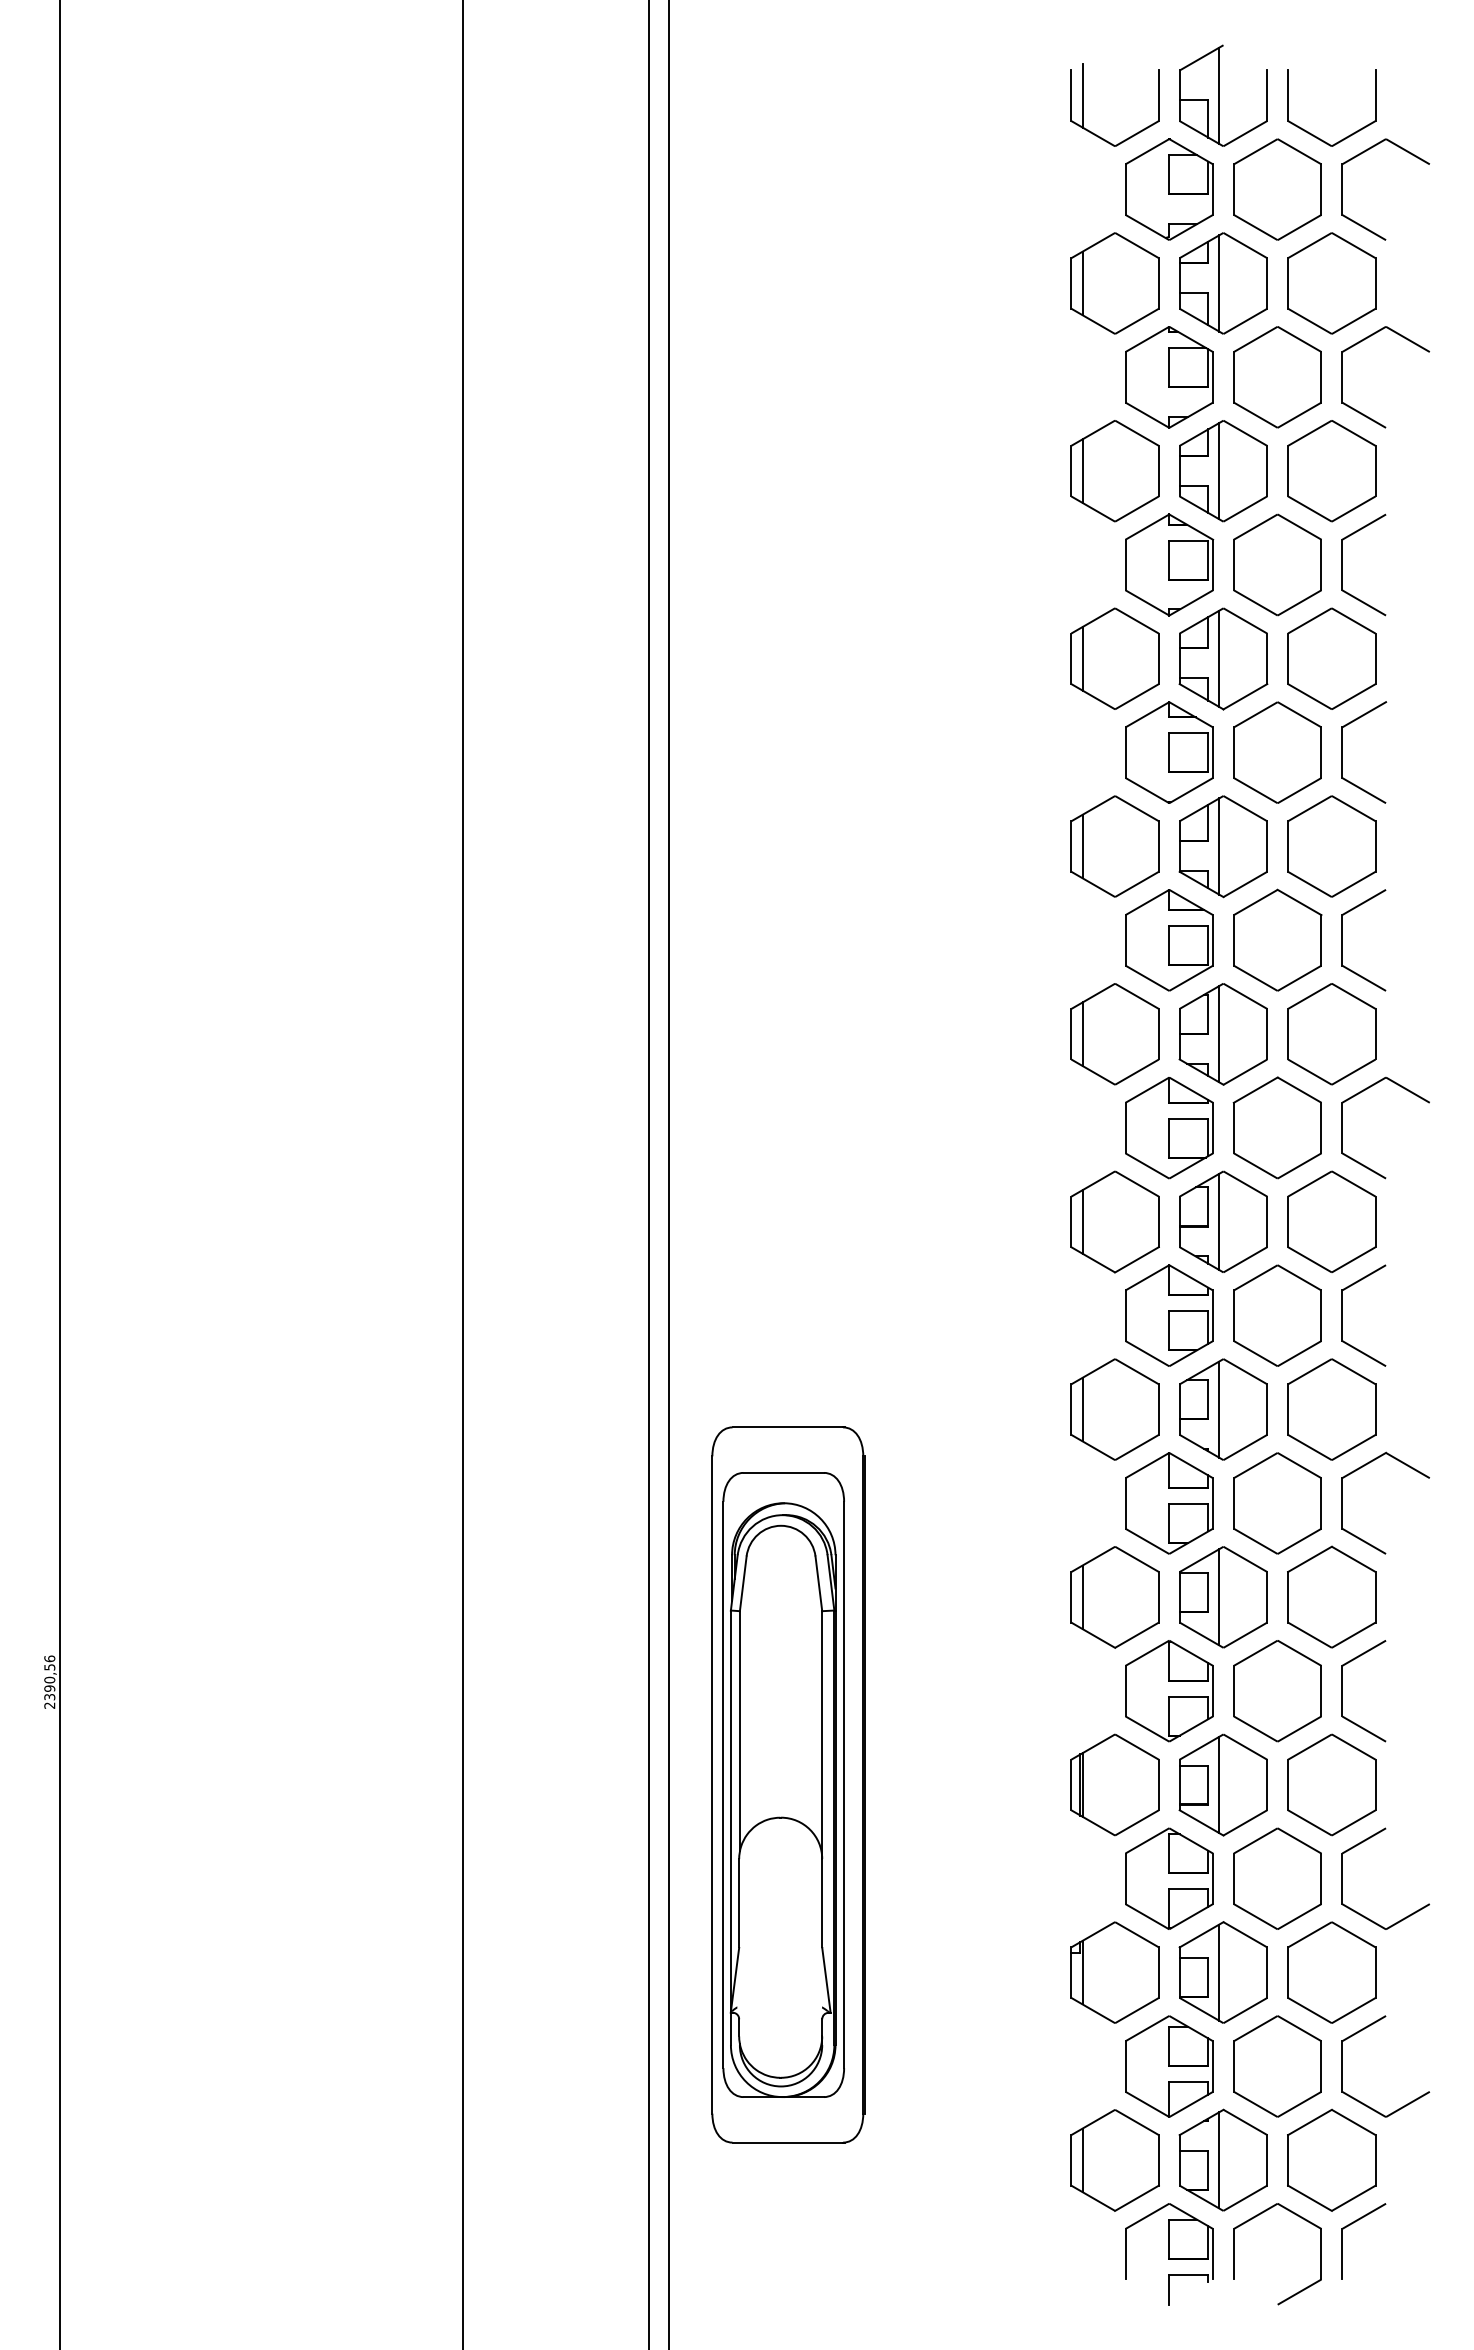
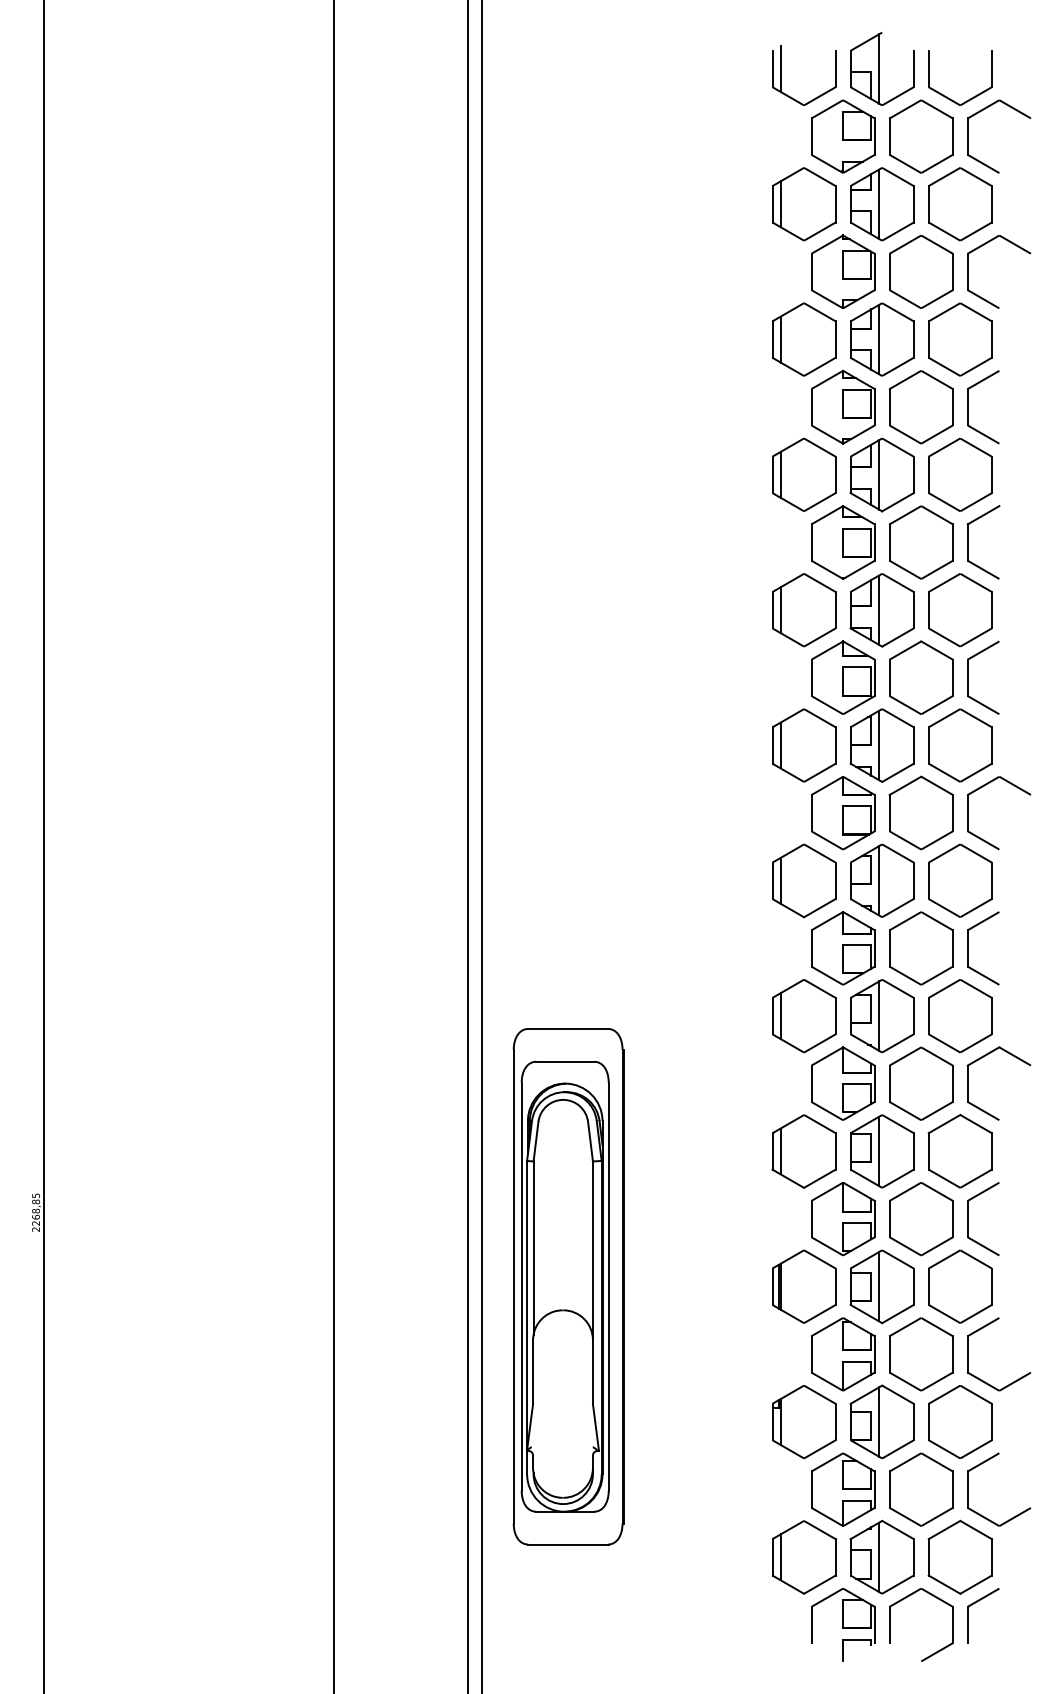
text: (49, 1677) -> (35, 1209), 2390,56 -> 2268,85

